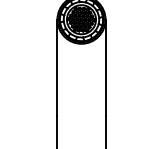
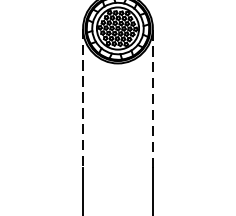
line: (105, 67) -> (152, 97), solid -> dashed
line: (57, 68) -> (83, 99), solid -> dashed

